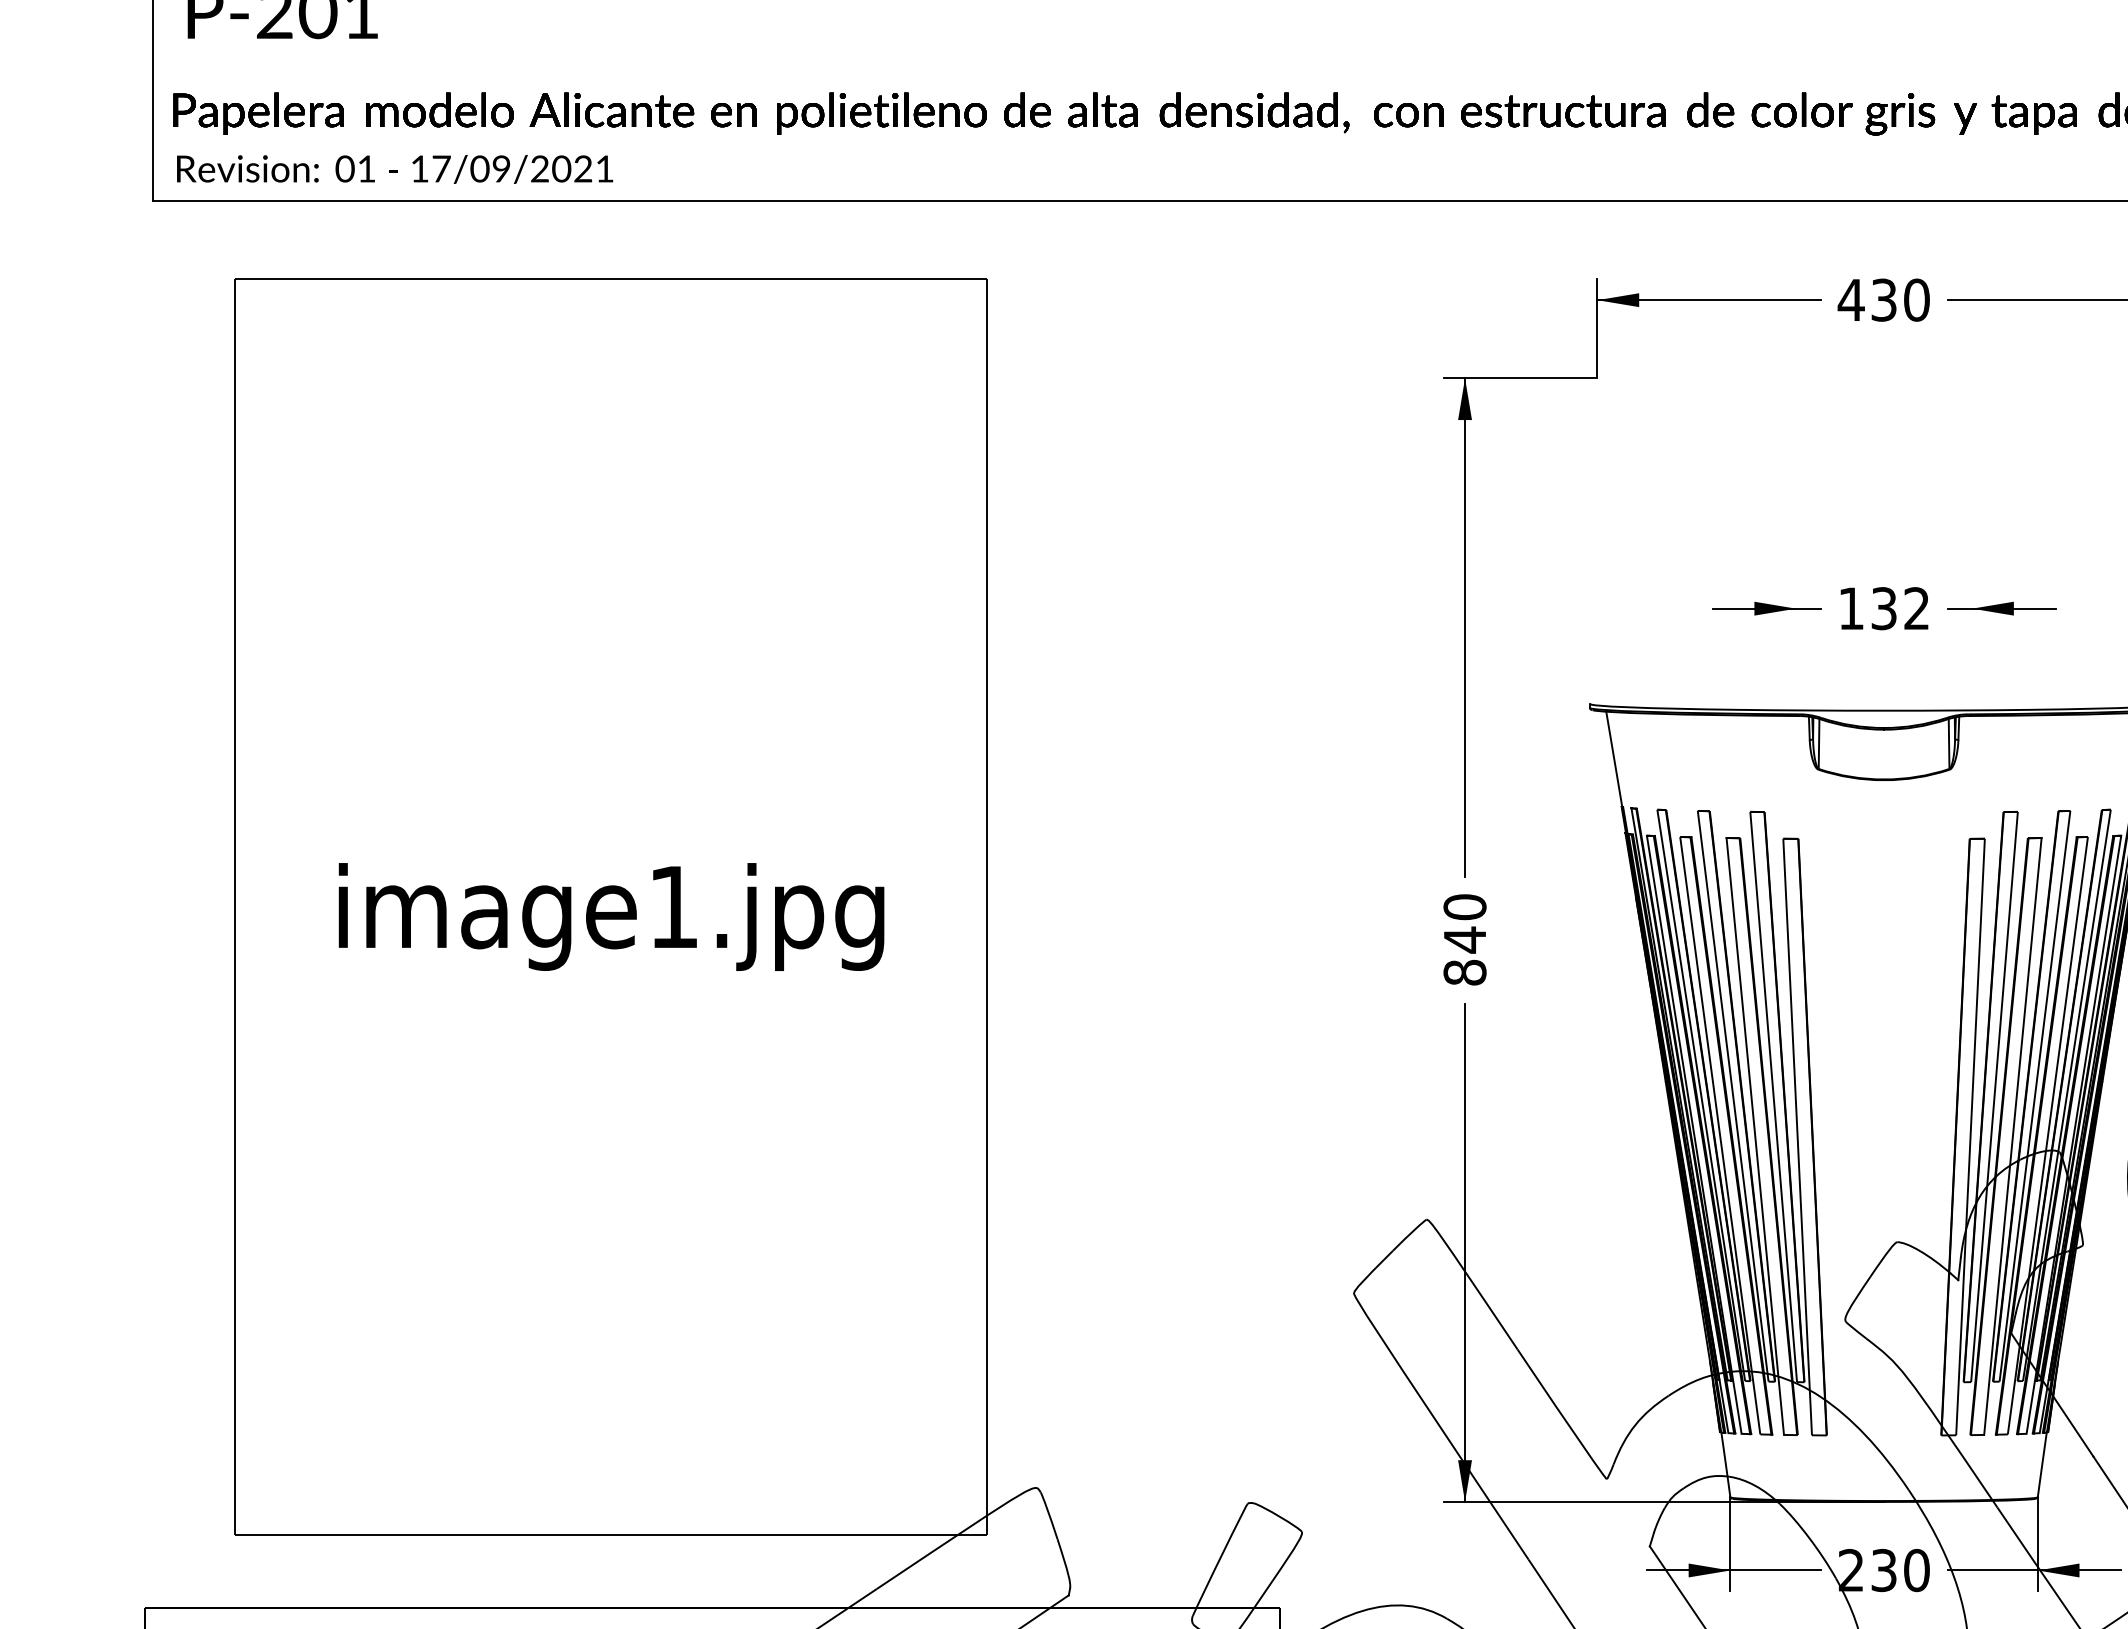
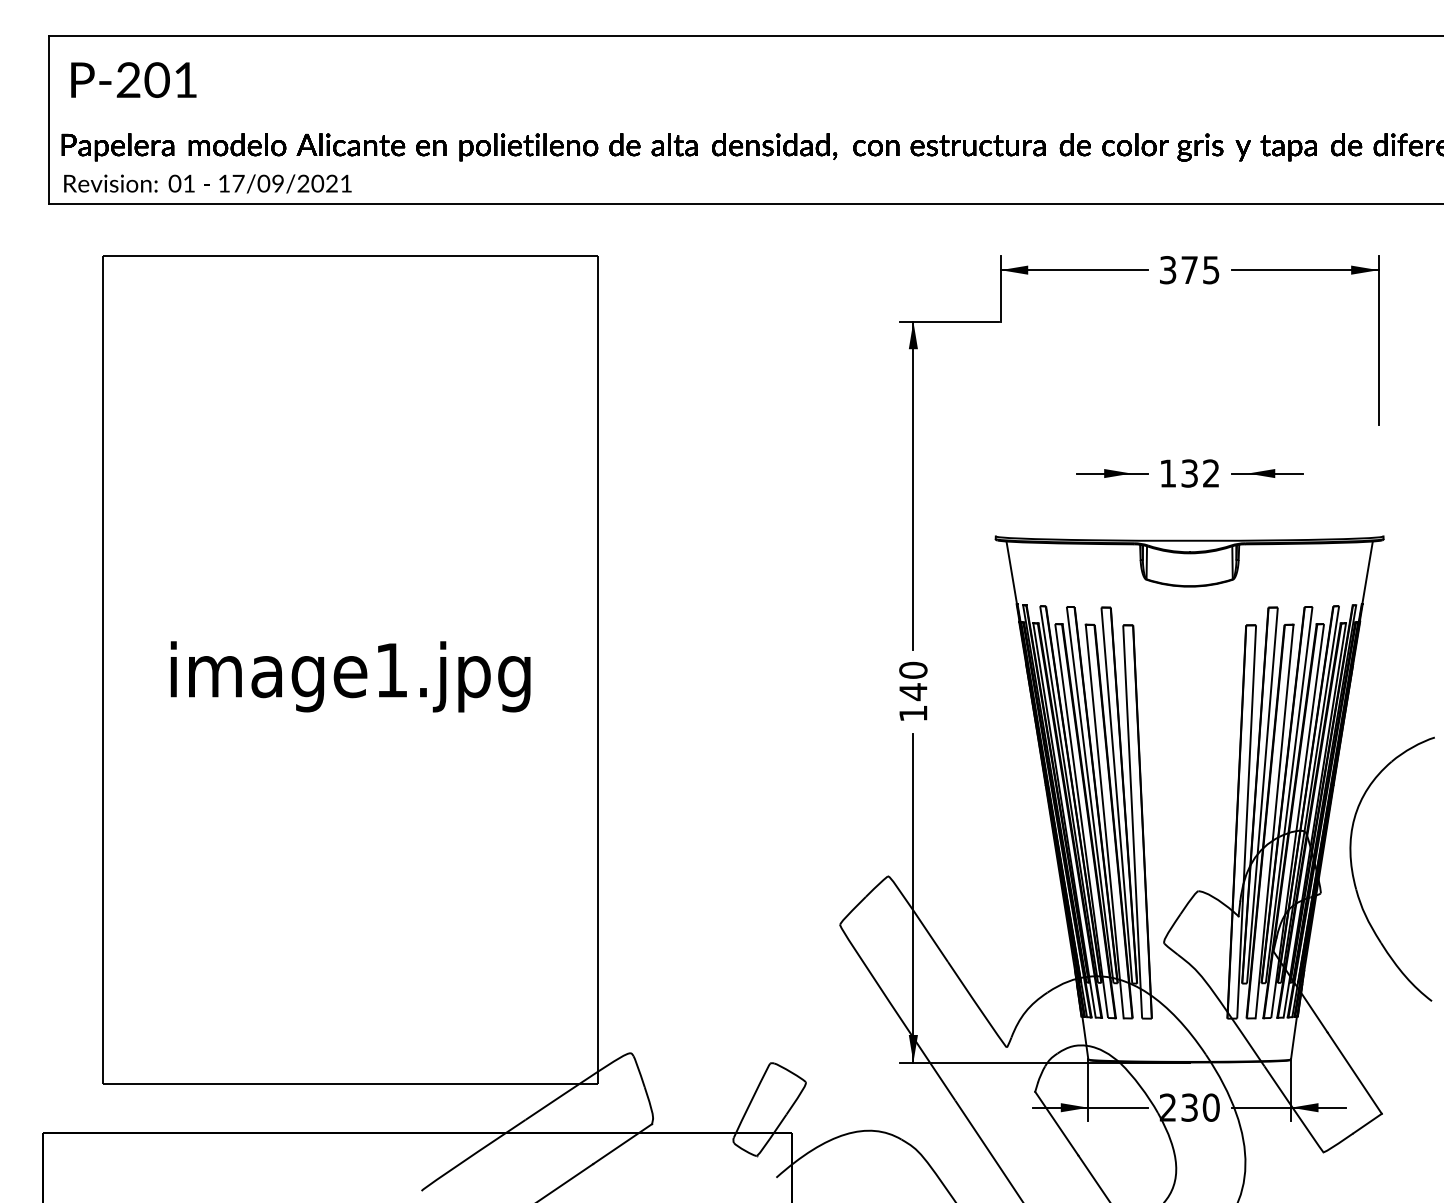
text: (1883, 300) -> (1189, 270), 430 -> 375
text: (1465, 972) -> (913, 713), 840 -> 140

